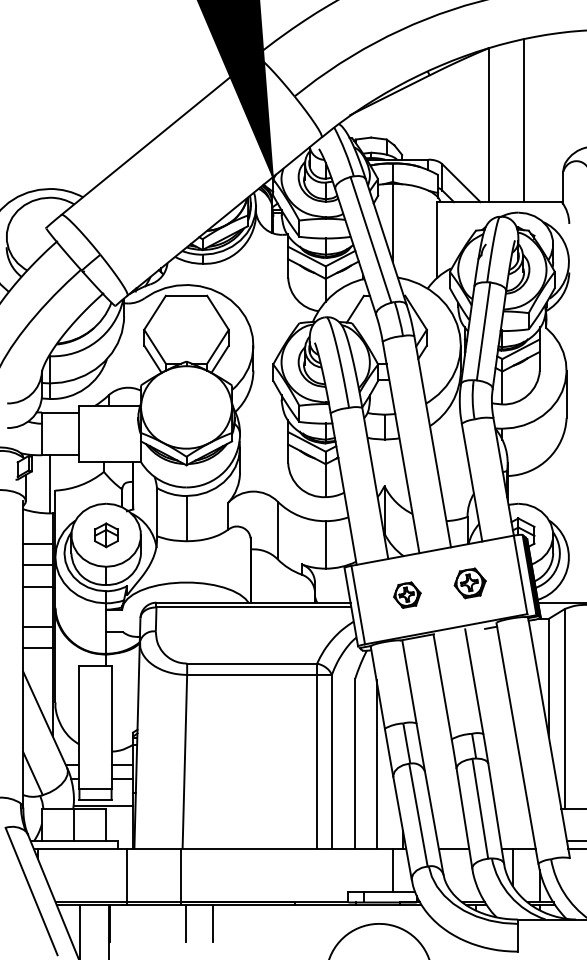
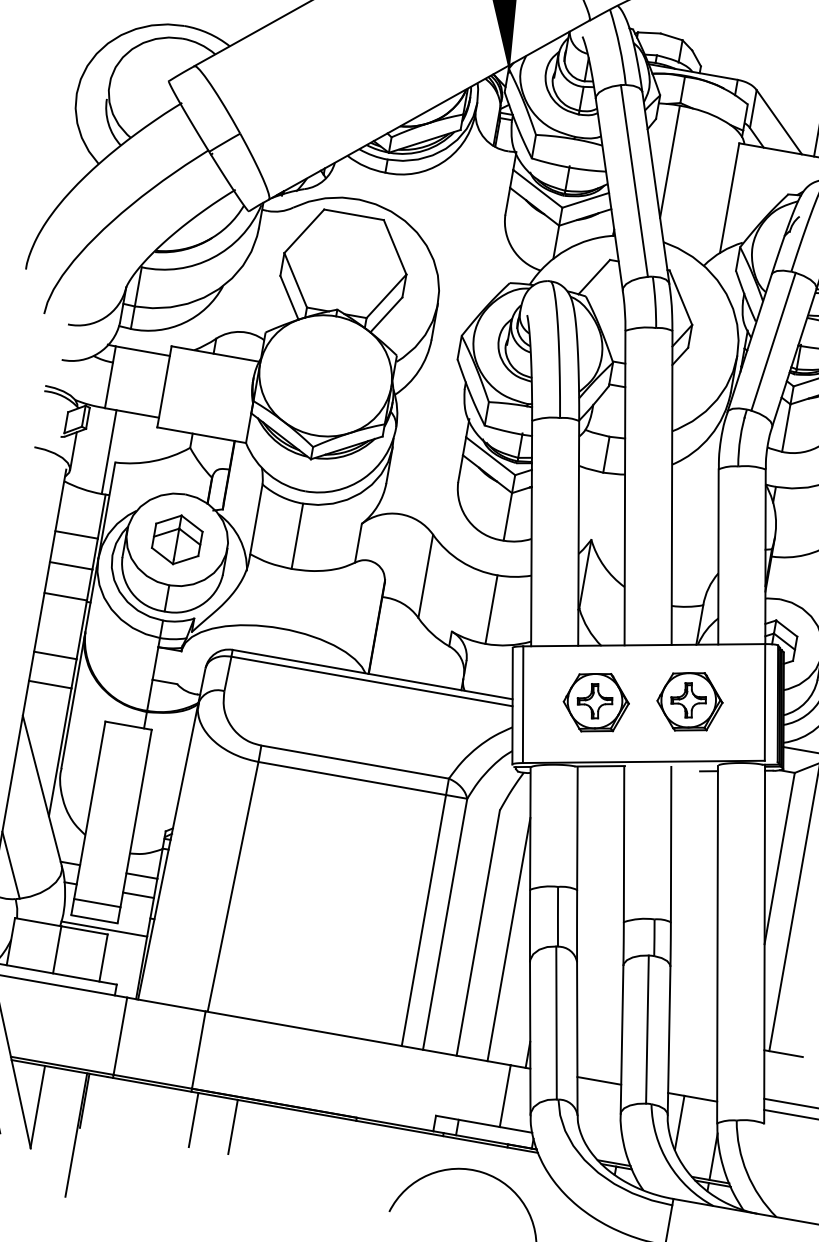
part: (106, 535) -> (177, 540), size x1.43
part: (470, 583) -> (690, 702), size x1.43
part: (407, 595) -> (596, 703), size x1.67

